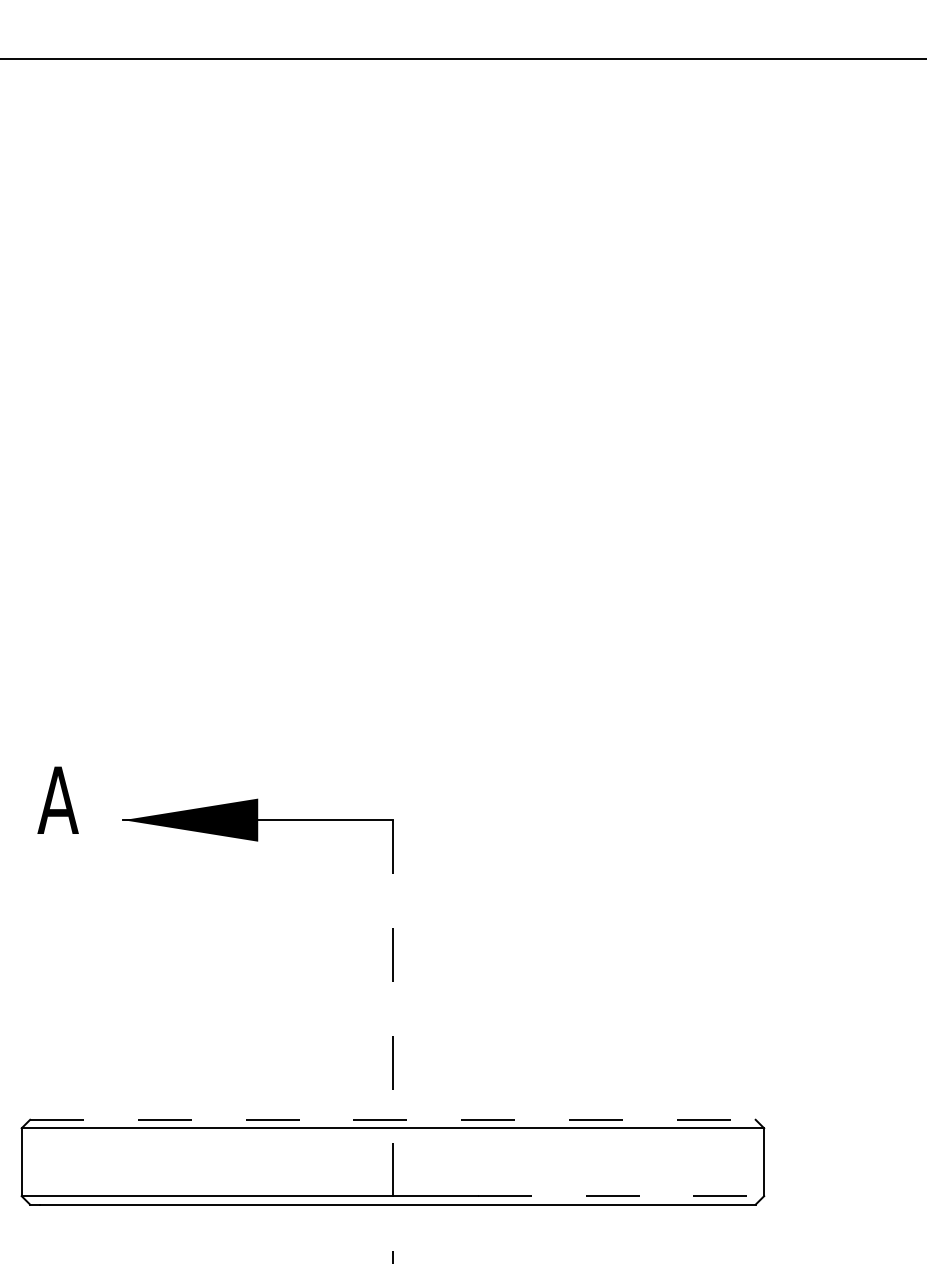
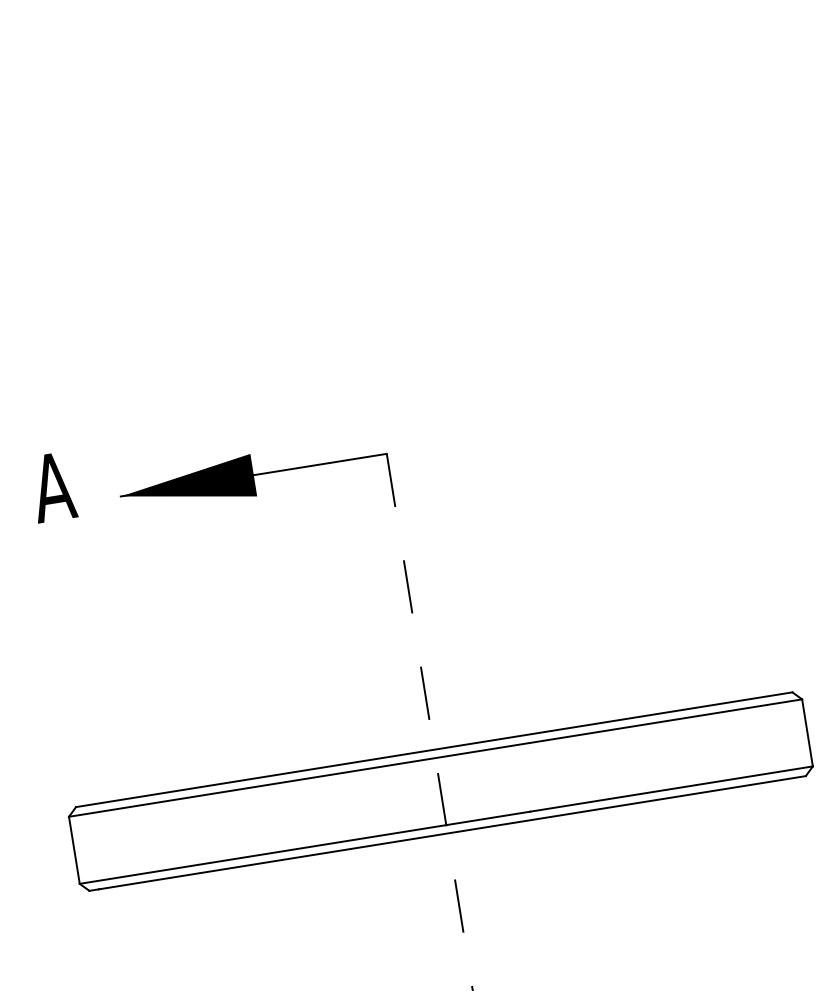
line: (392, 1119) -> (433, 749), dashed -> solid
line: (621, 1196) -> (672, 789), dashed -> solid

